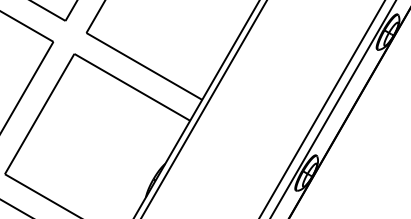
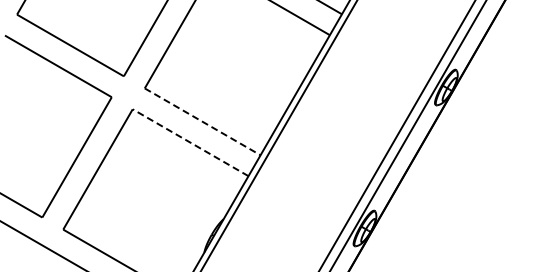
line: (144, 66) -> (202, 121), solid -> dashed
line: (132, 87) -> (190, 142), solid -> dashed

